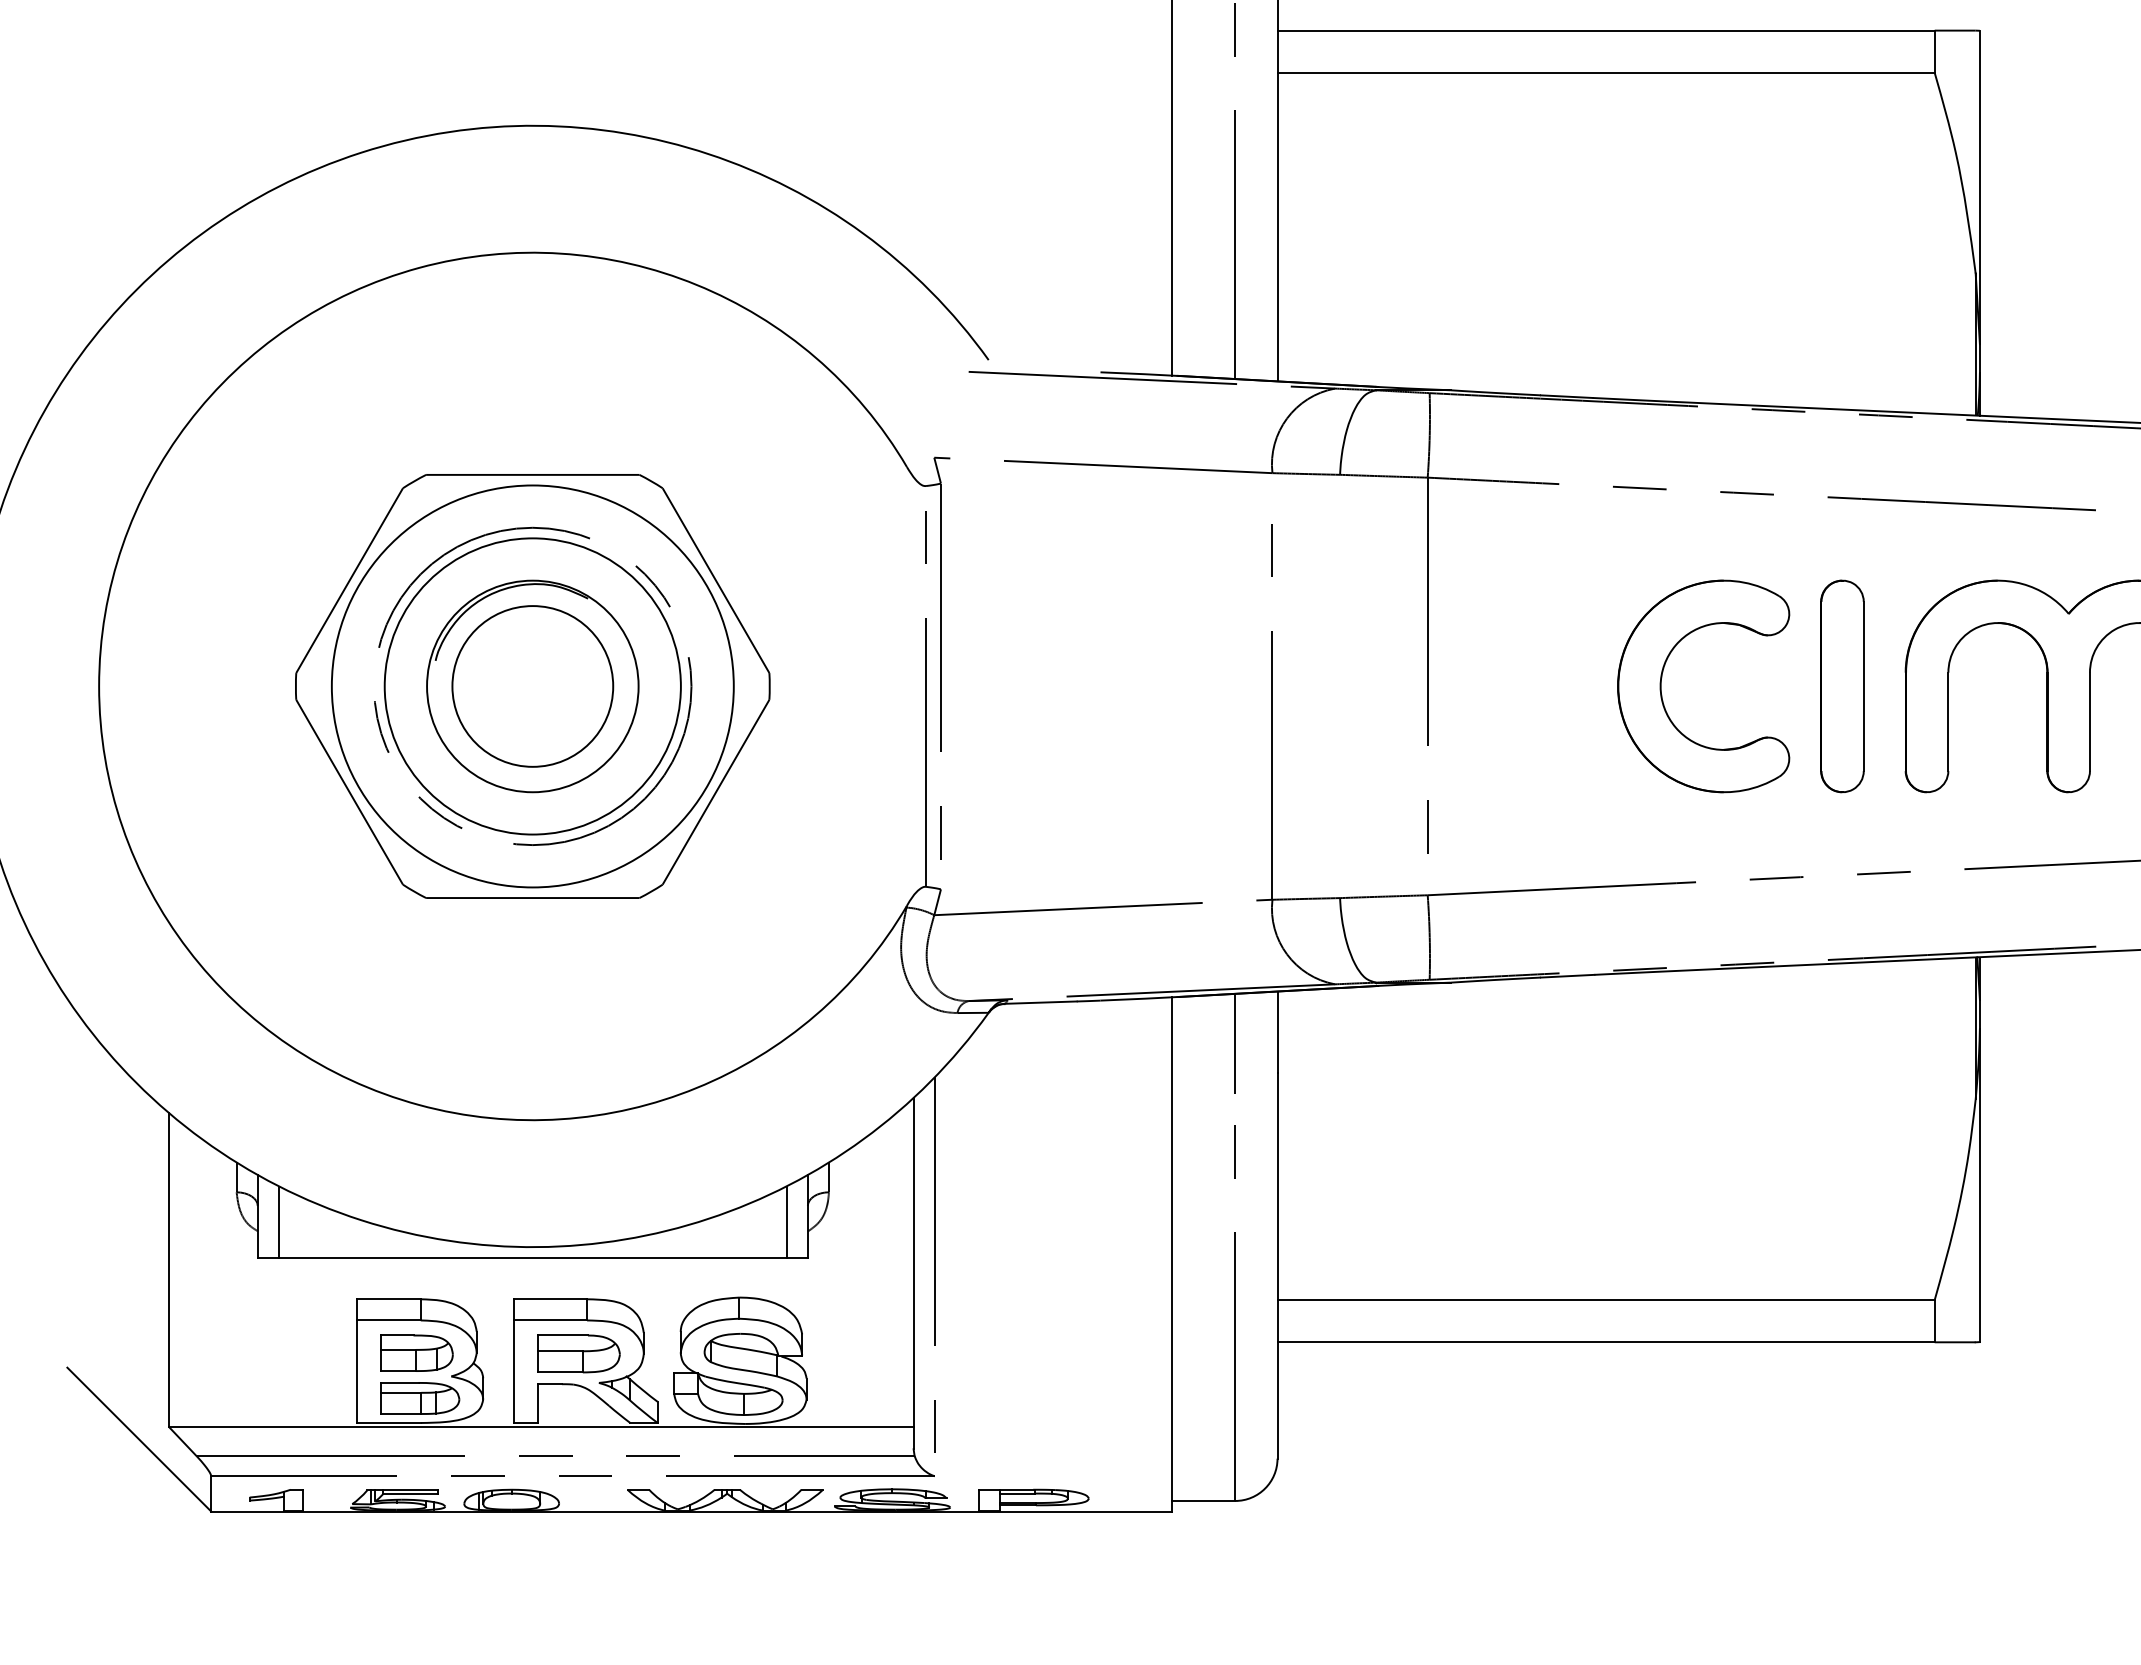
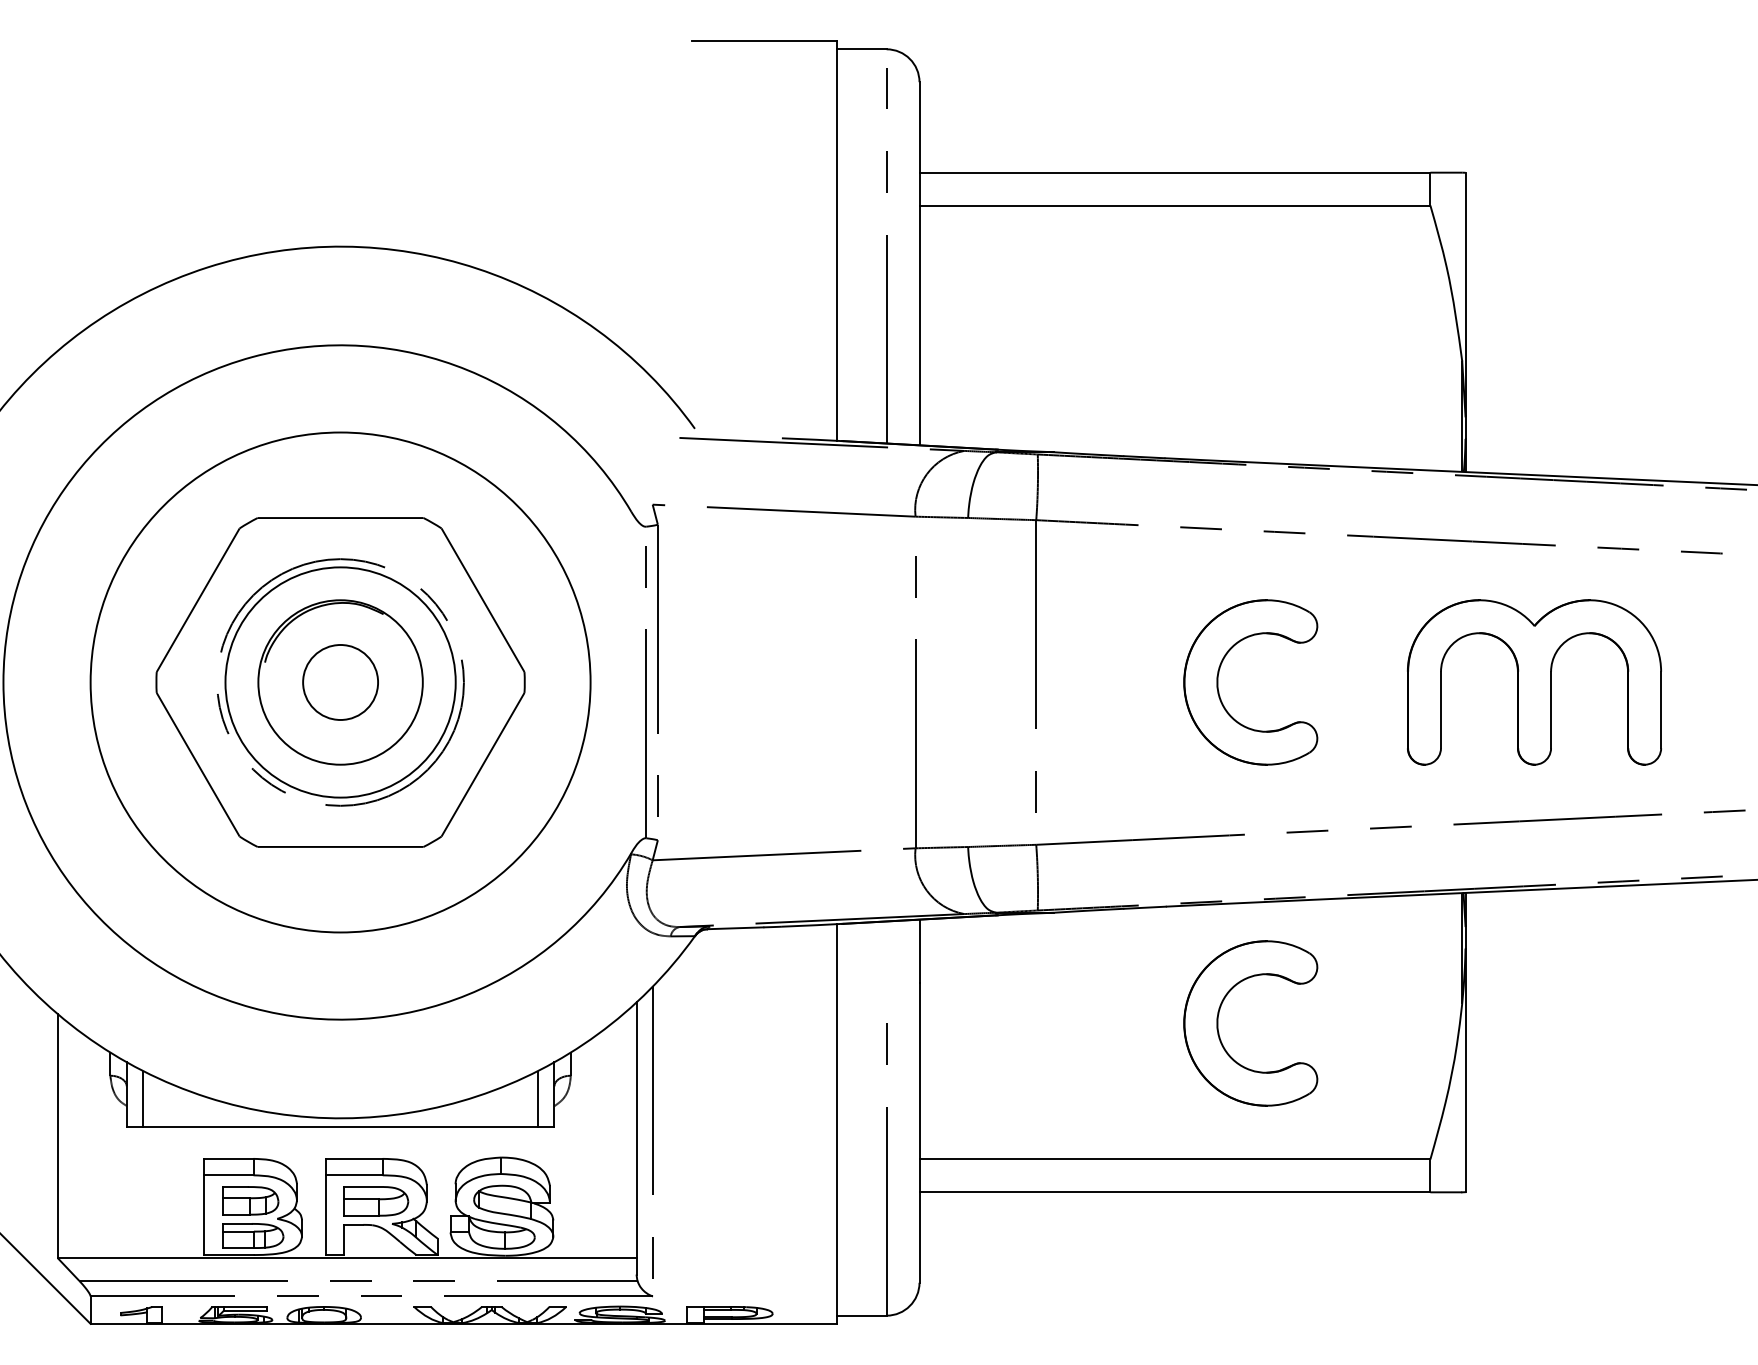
circle: (532, 686) -> (340, 682), size x0.6
circle: (532, 686) -> (340, 682), size x1.6
part: (1842, 686) -> (1358, 682), removed
line: (1235, 1044) -> (886, 960), removed
part: (1662, 1125) -> (1218, 1023), added

